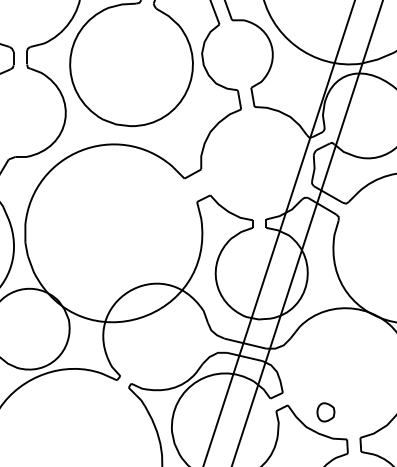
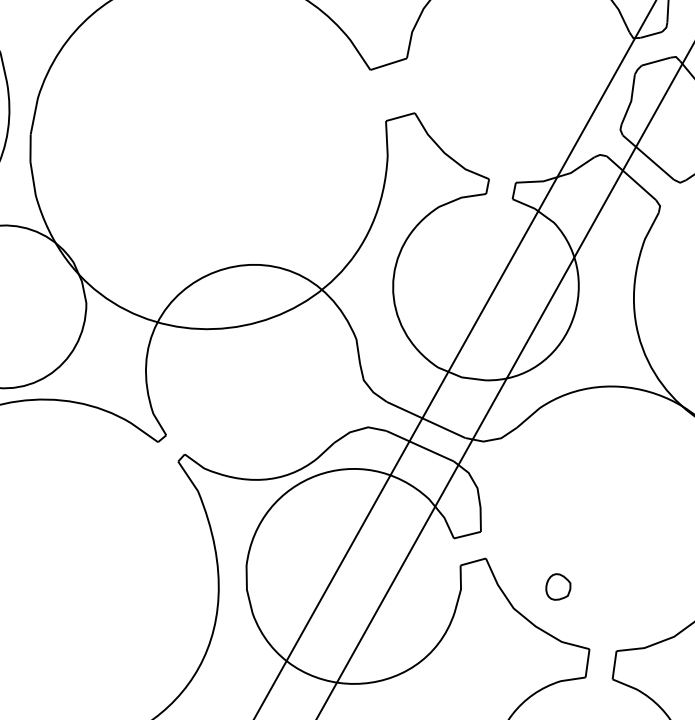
part: (325, 412) -> (557, 587), size x0.7

